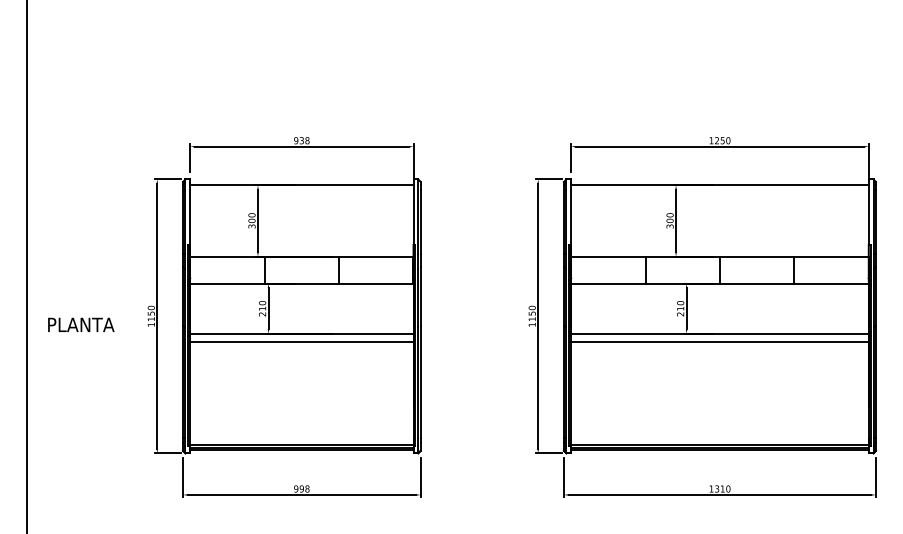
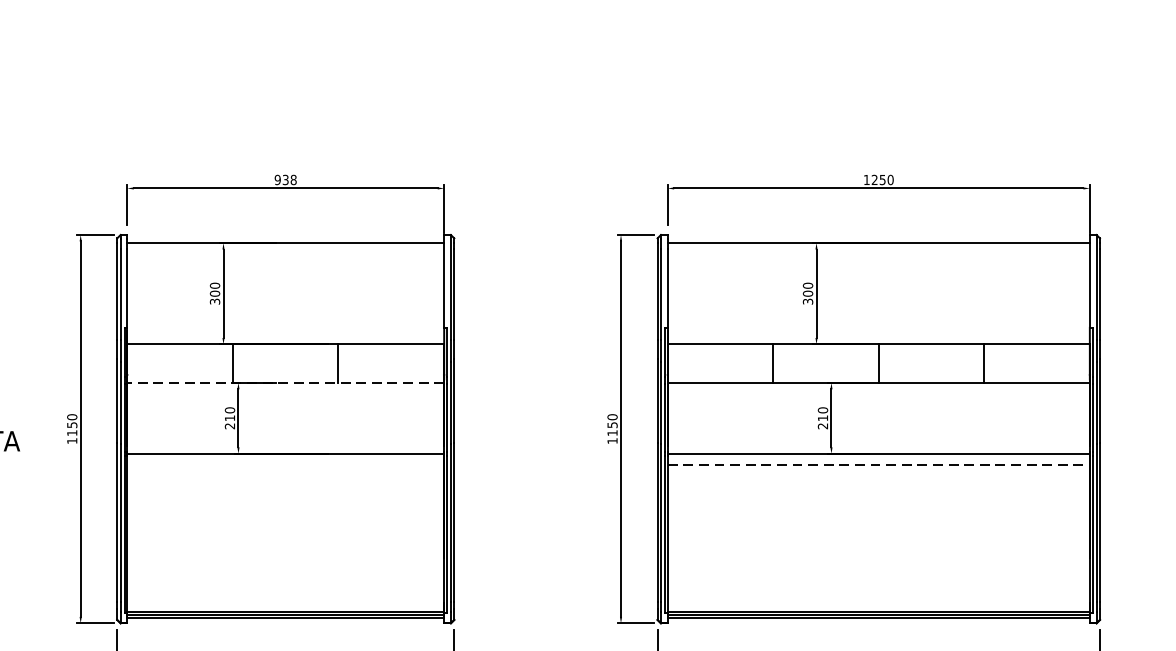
line: (301, 283) -> (285, 382), solid -> dashed
line: (301, 341) -> (285, 464), removed
line: (719, 341) -> (878, 464), solid -> dashed

